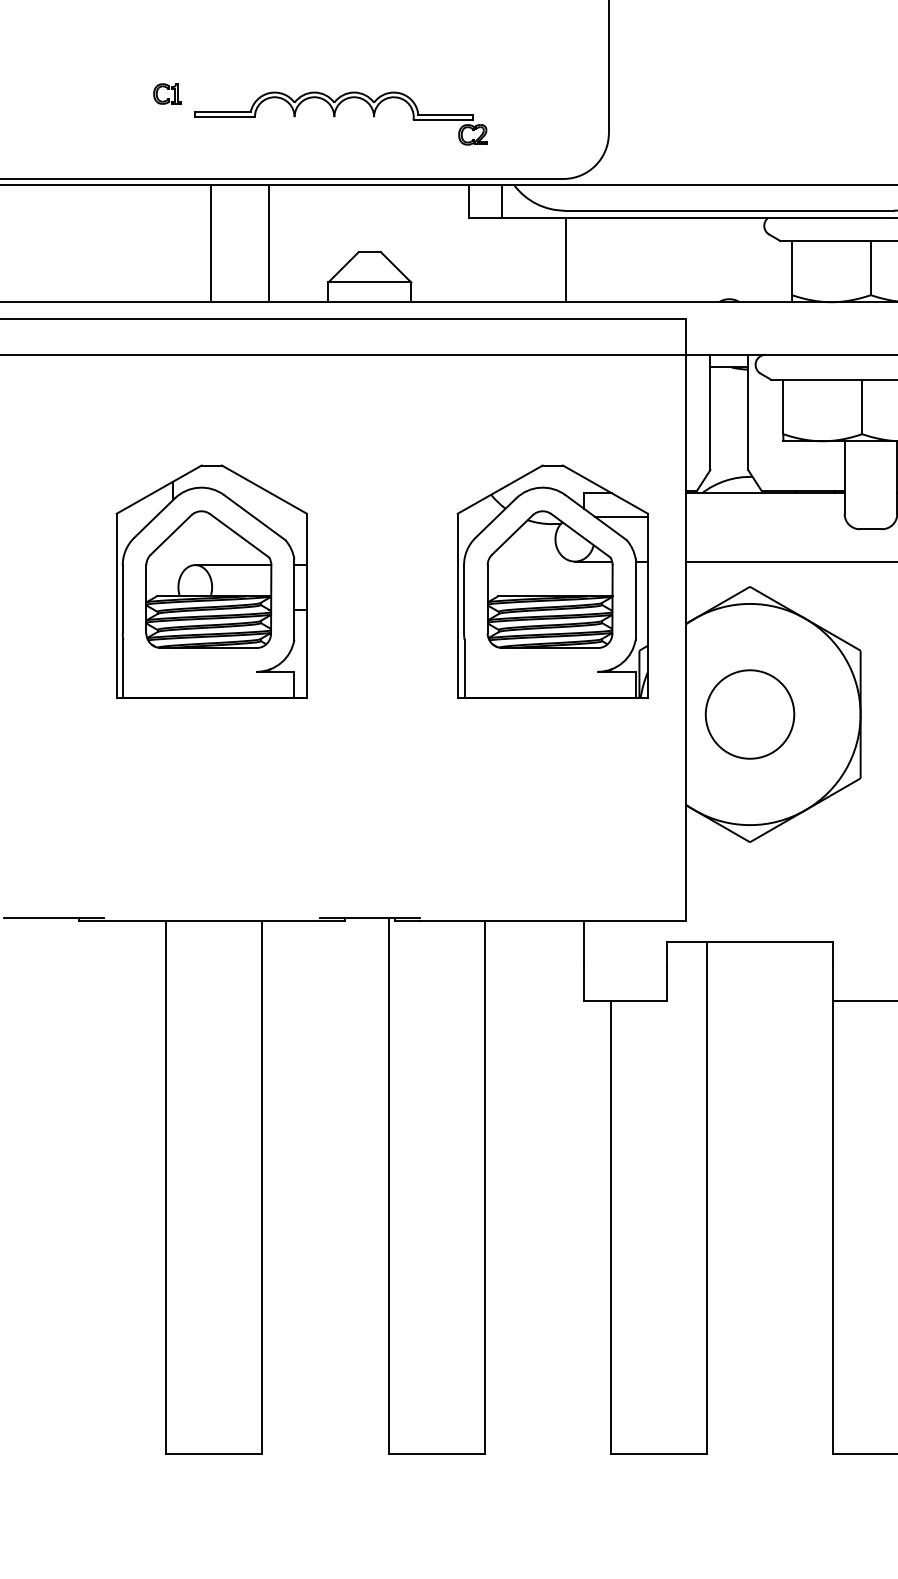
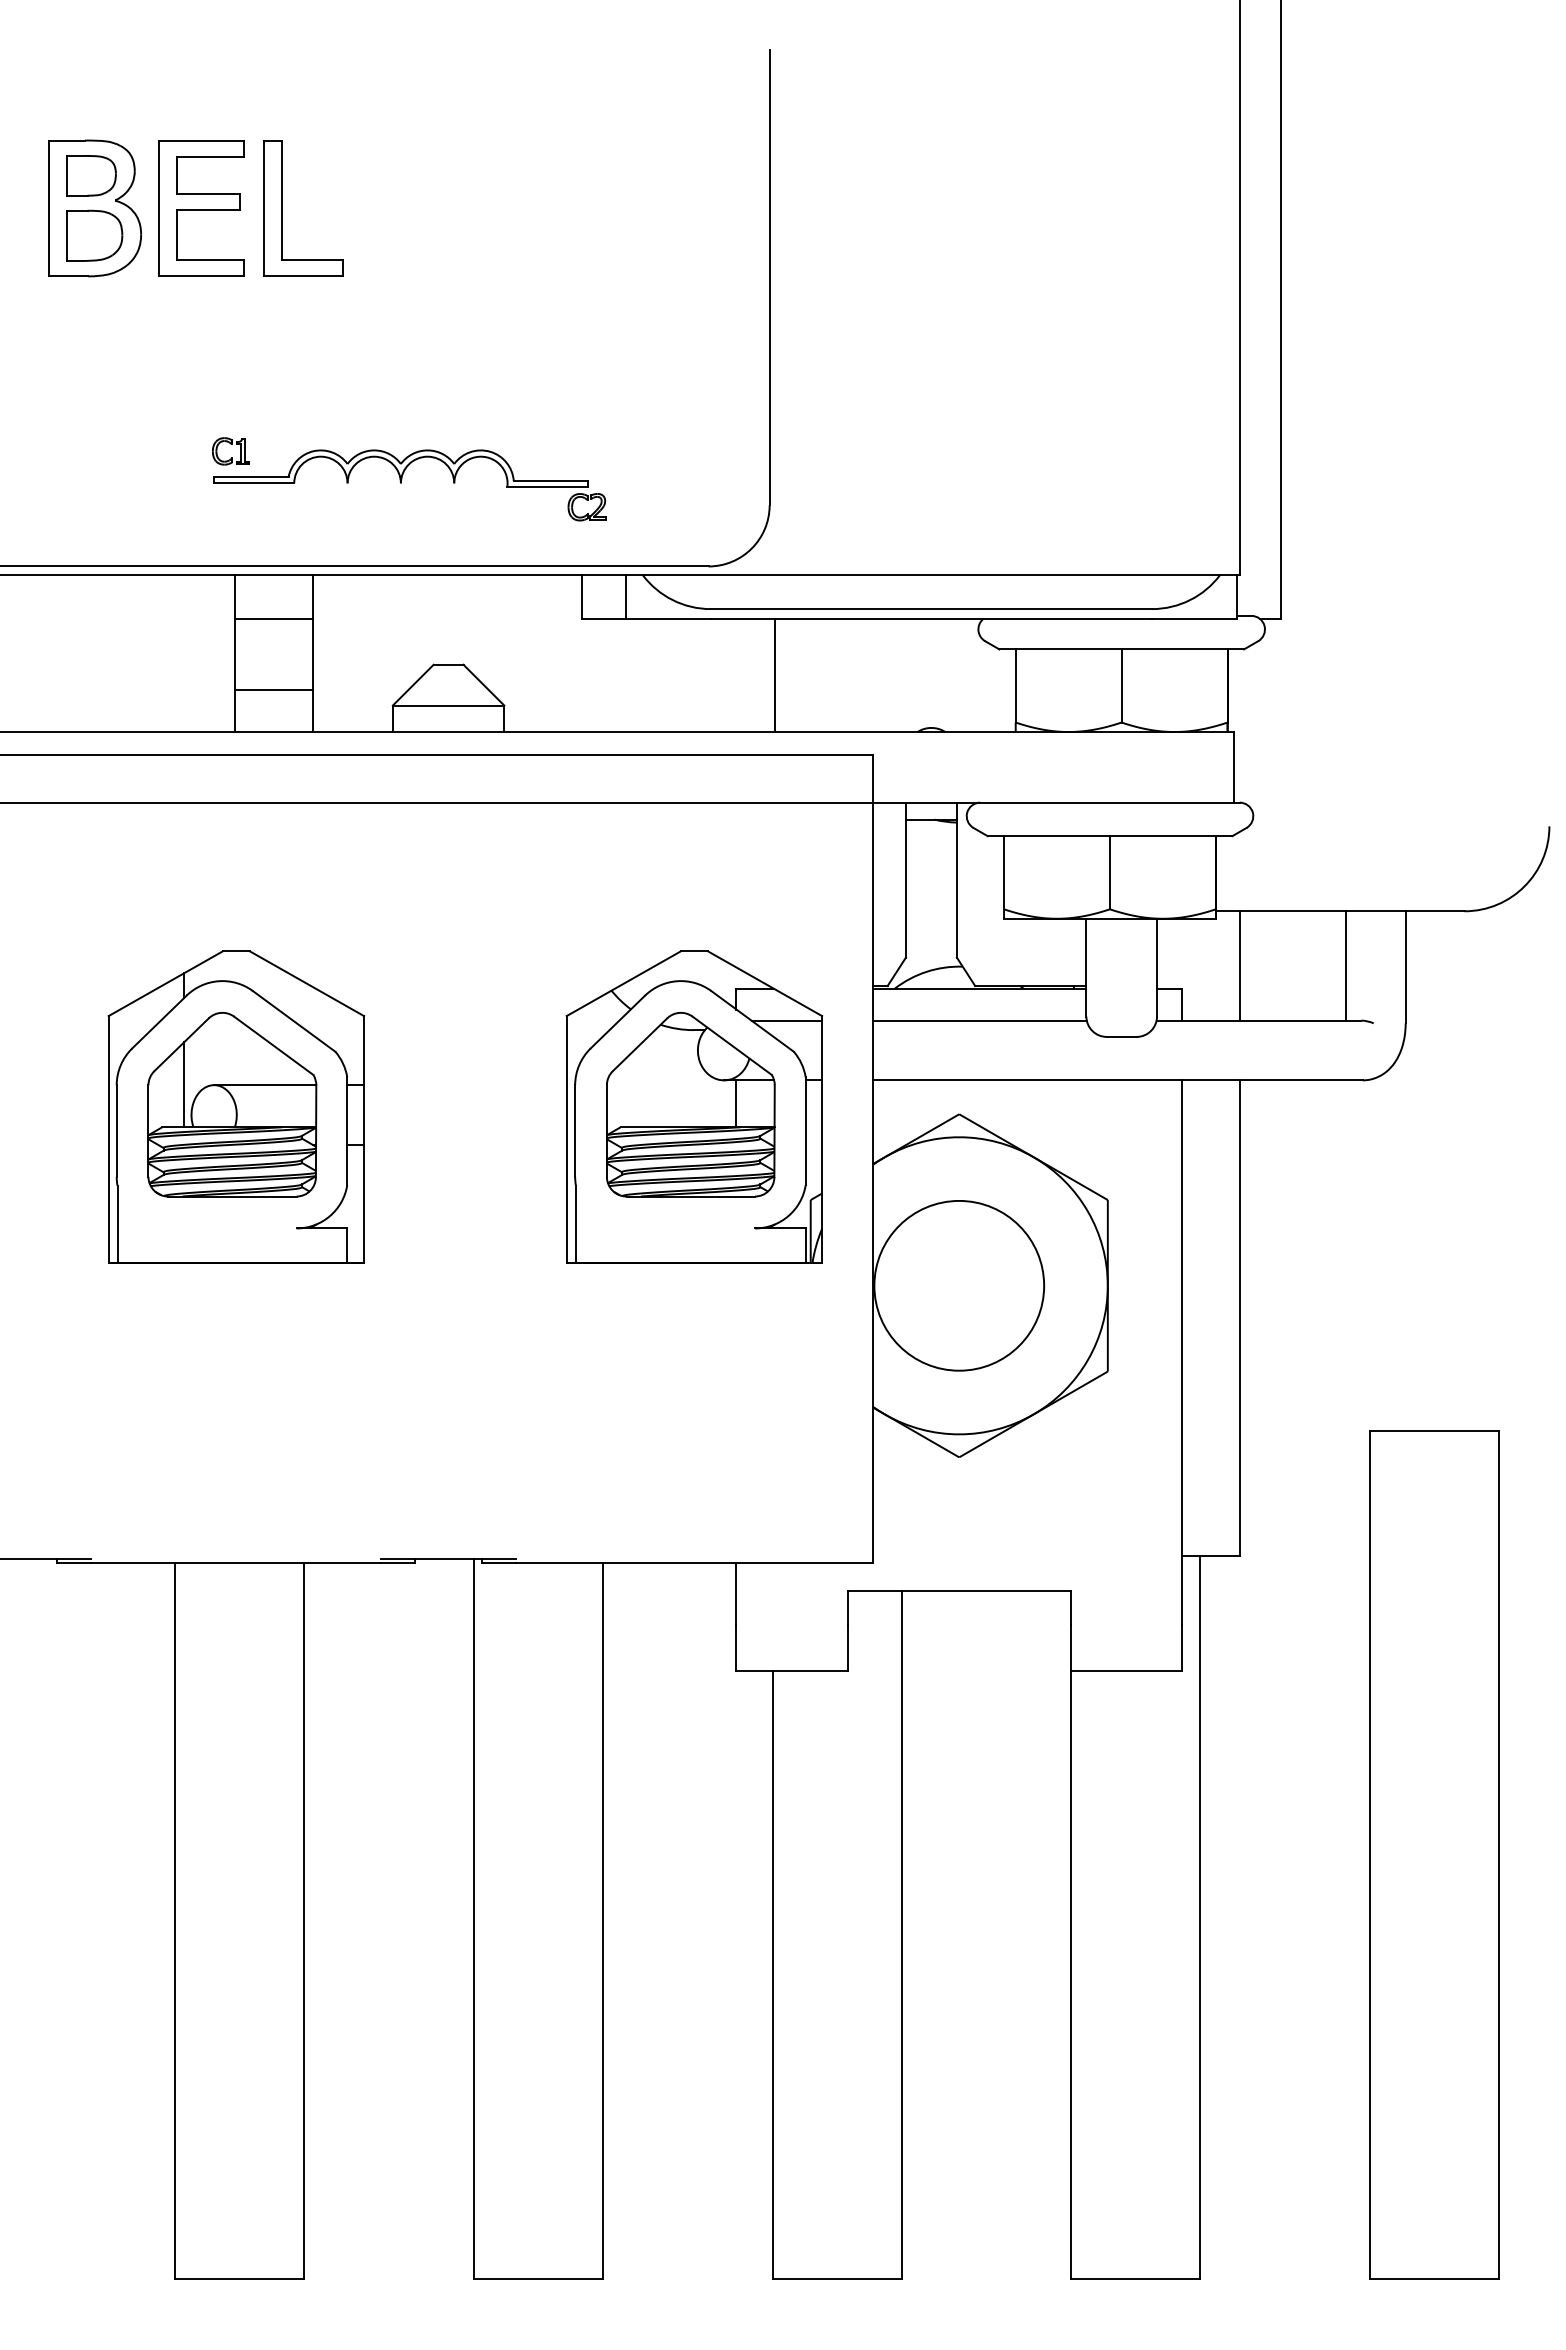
part: (168, 98) -> (231, 457), moved
line: (240, 218) -> (274, 619), added
line: (566, 260) -> (775, 675), moved
line: (240, 271) -> (274, 690), added
line: (765, 516) -> (979, 1020), added
line: (173, 564) -> (184, 1084), added
line: (584, 578) -> (736, 1103), added
circle: (750, 714) -> (959, 1285), size x1.43

